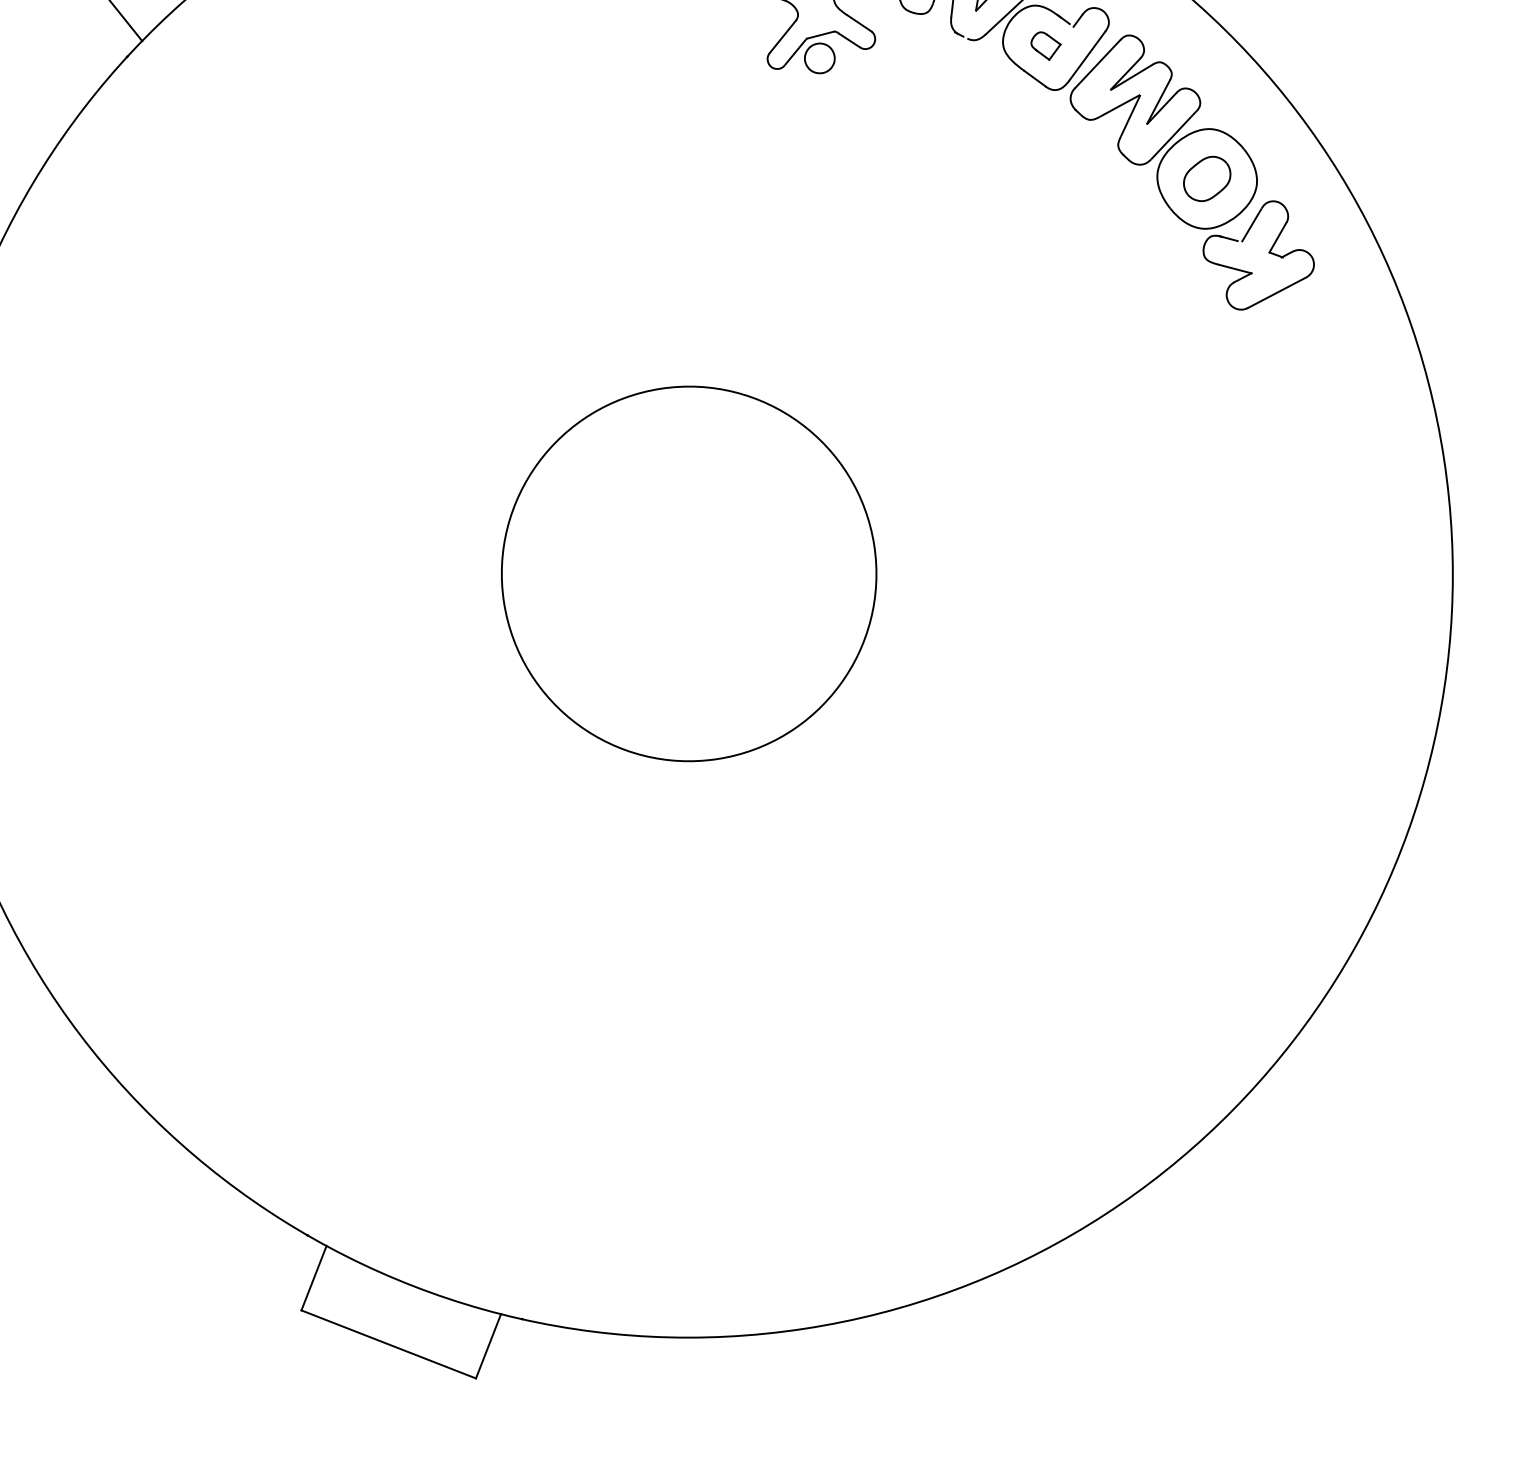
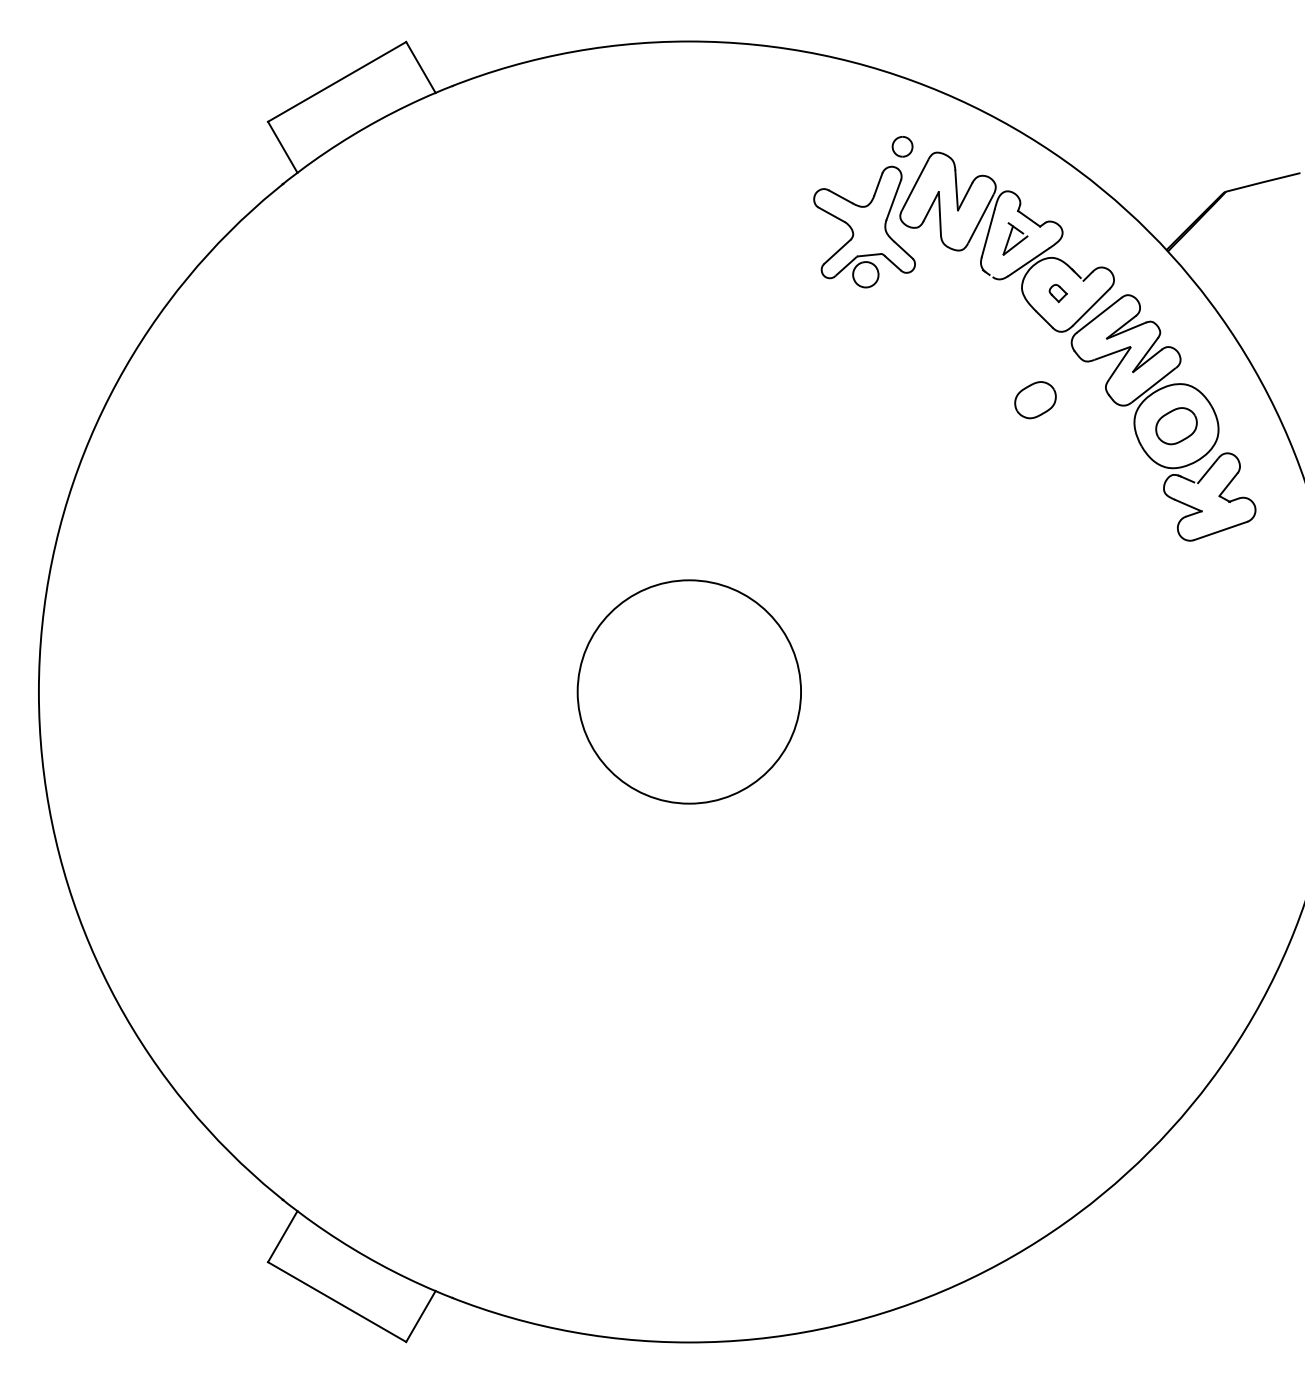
part: (1046, 45) -> (1058, 293), size x0.7
part: (1039, 174) -> (1035, 400), added
circle: (688, 573) -> (688, 691), size x0.7

